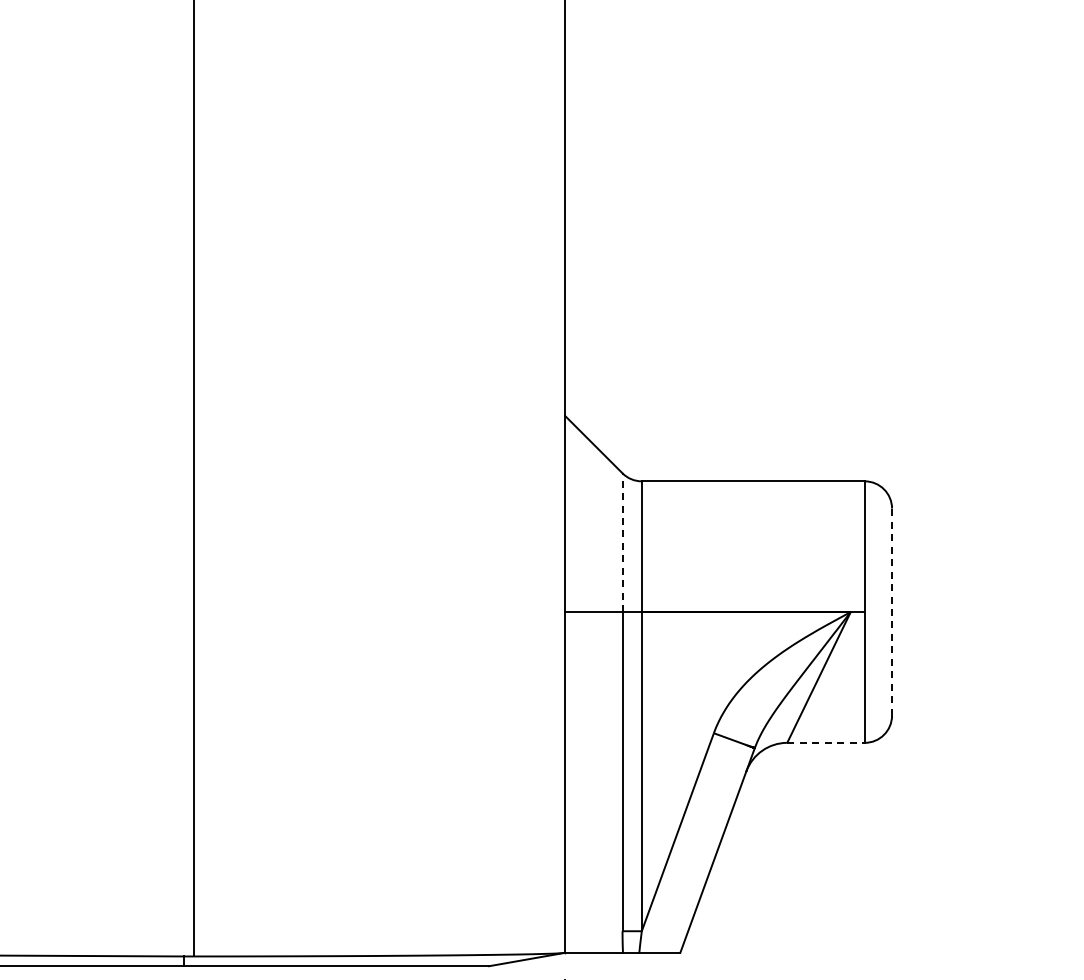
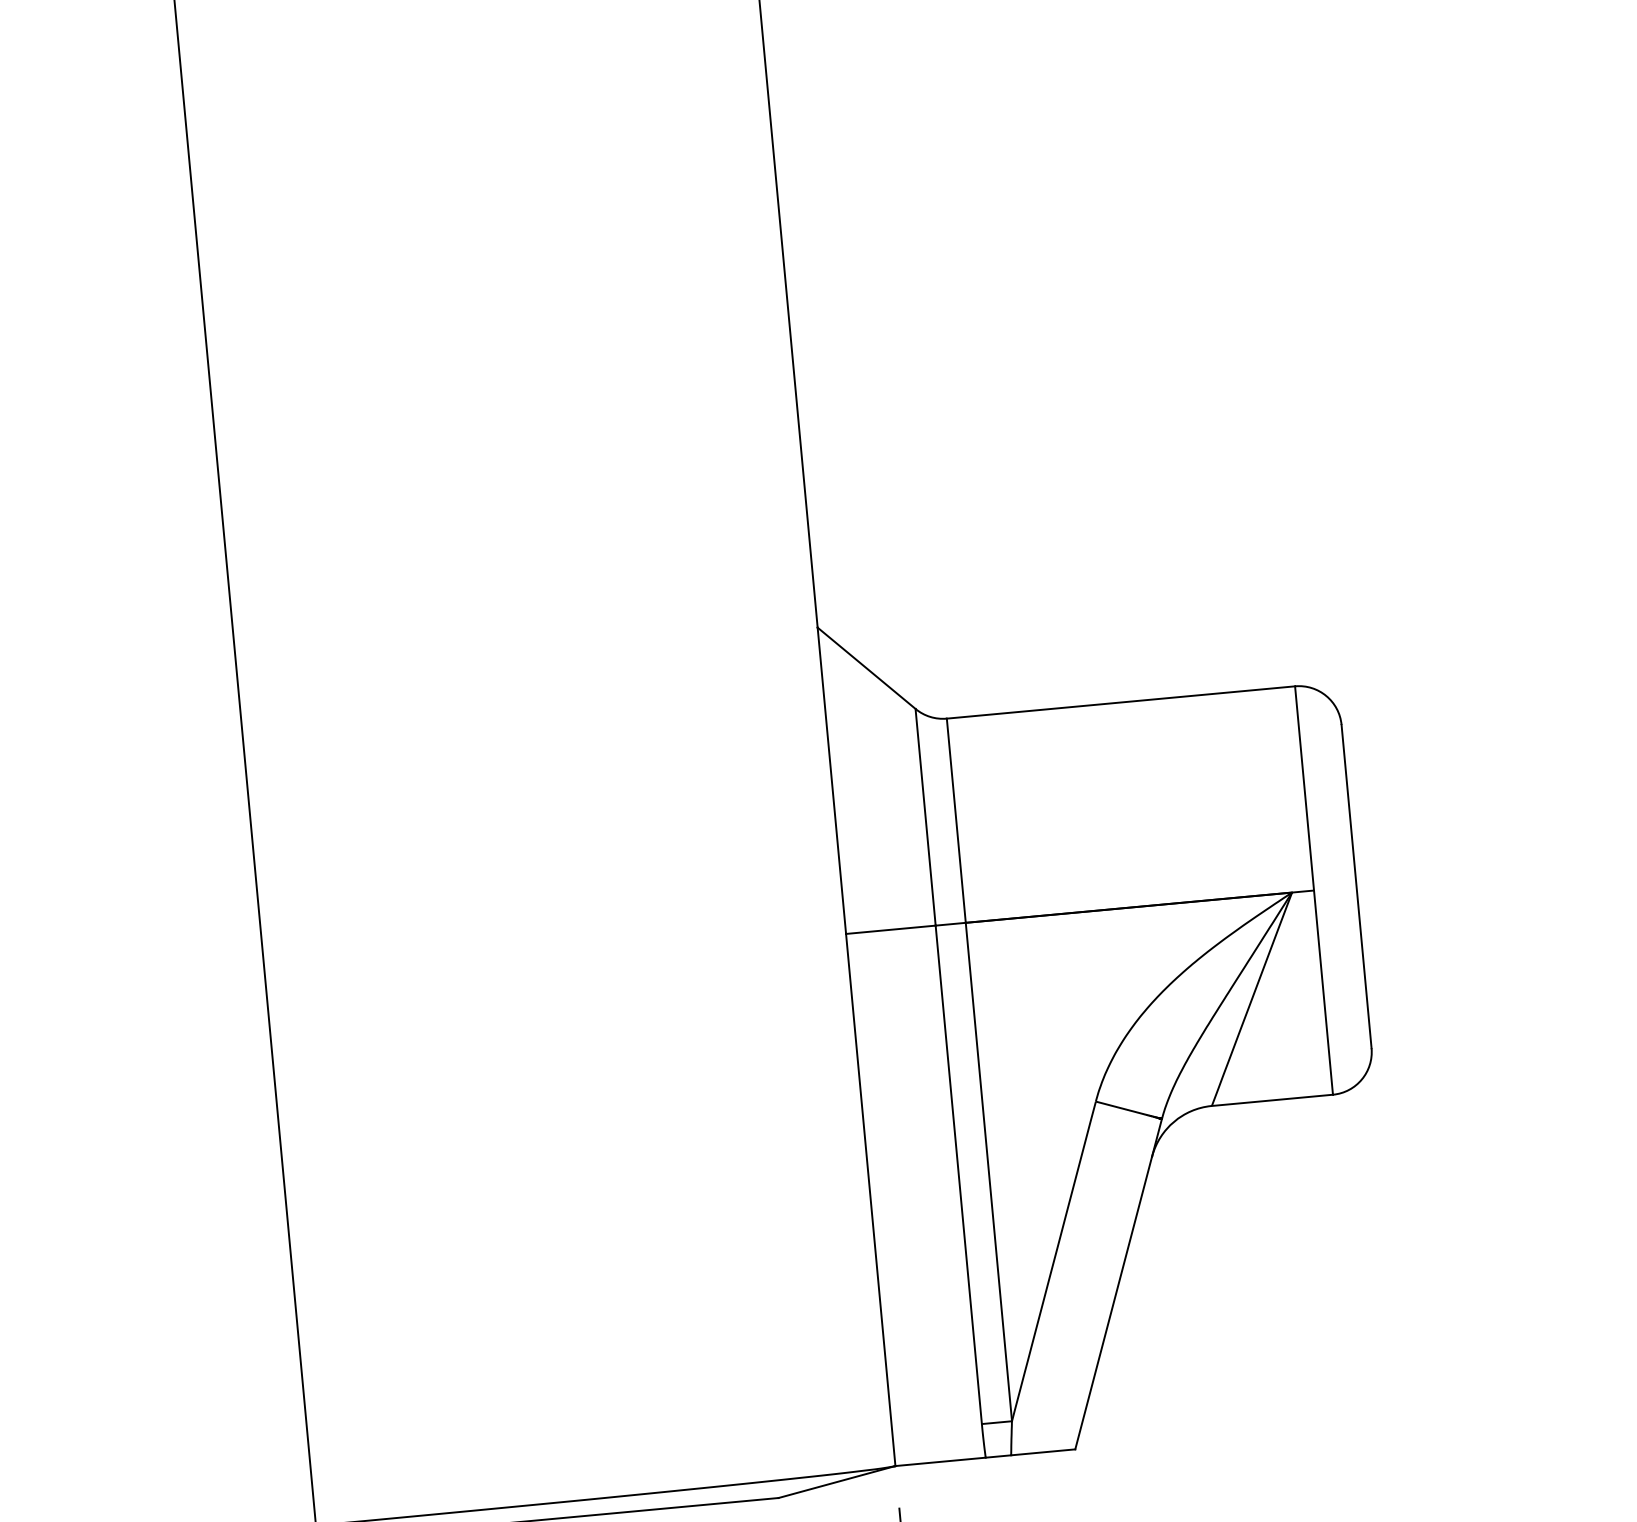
line: (622, 542) -> (925, 816), dashed -> solid
line: (892, 612) -> (1357, 887), dashed -> solid
line: (826, 742) -> (1273, 1099), dashed -> solid

